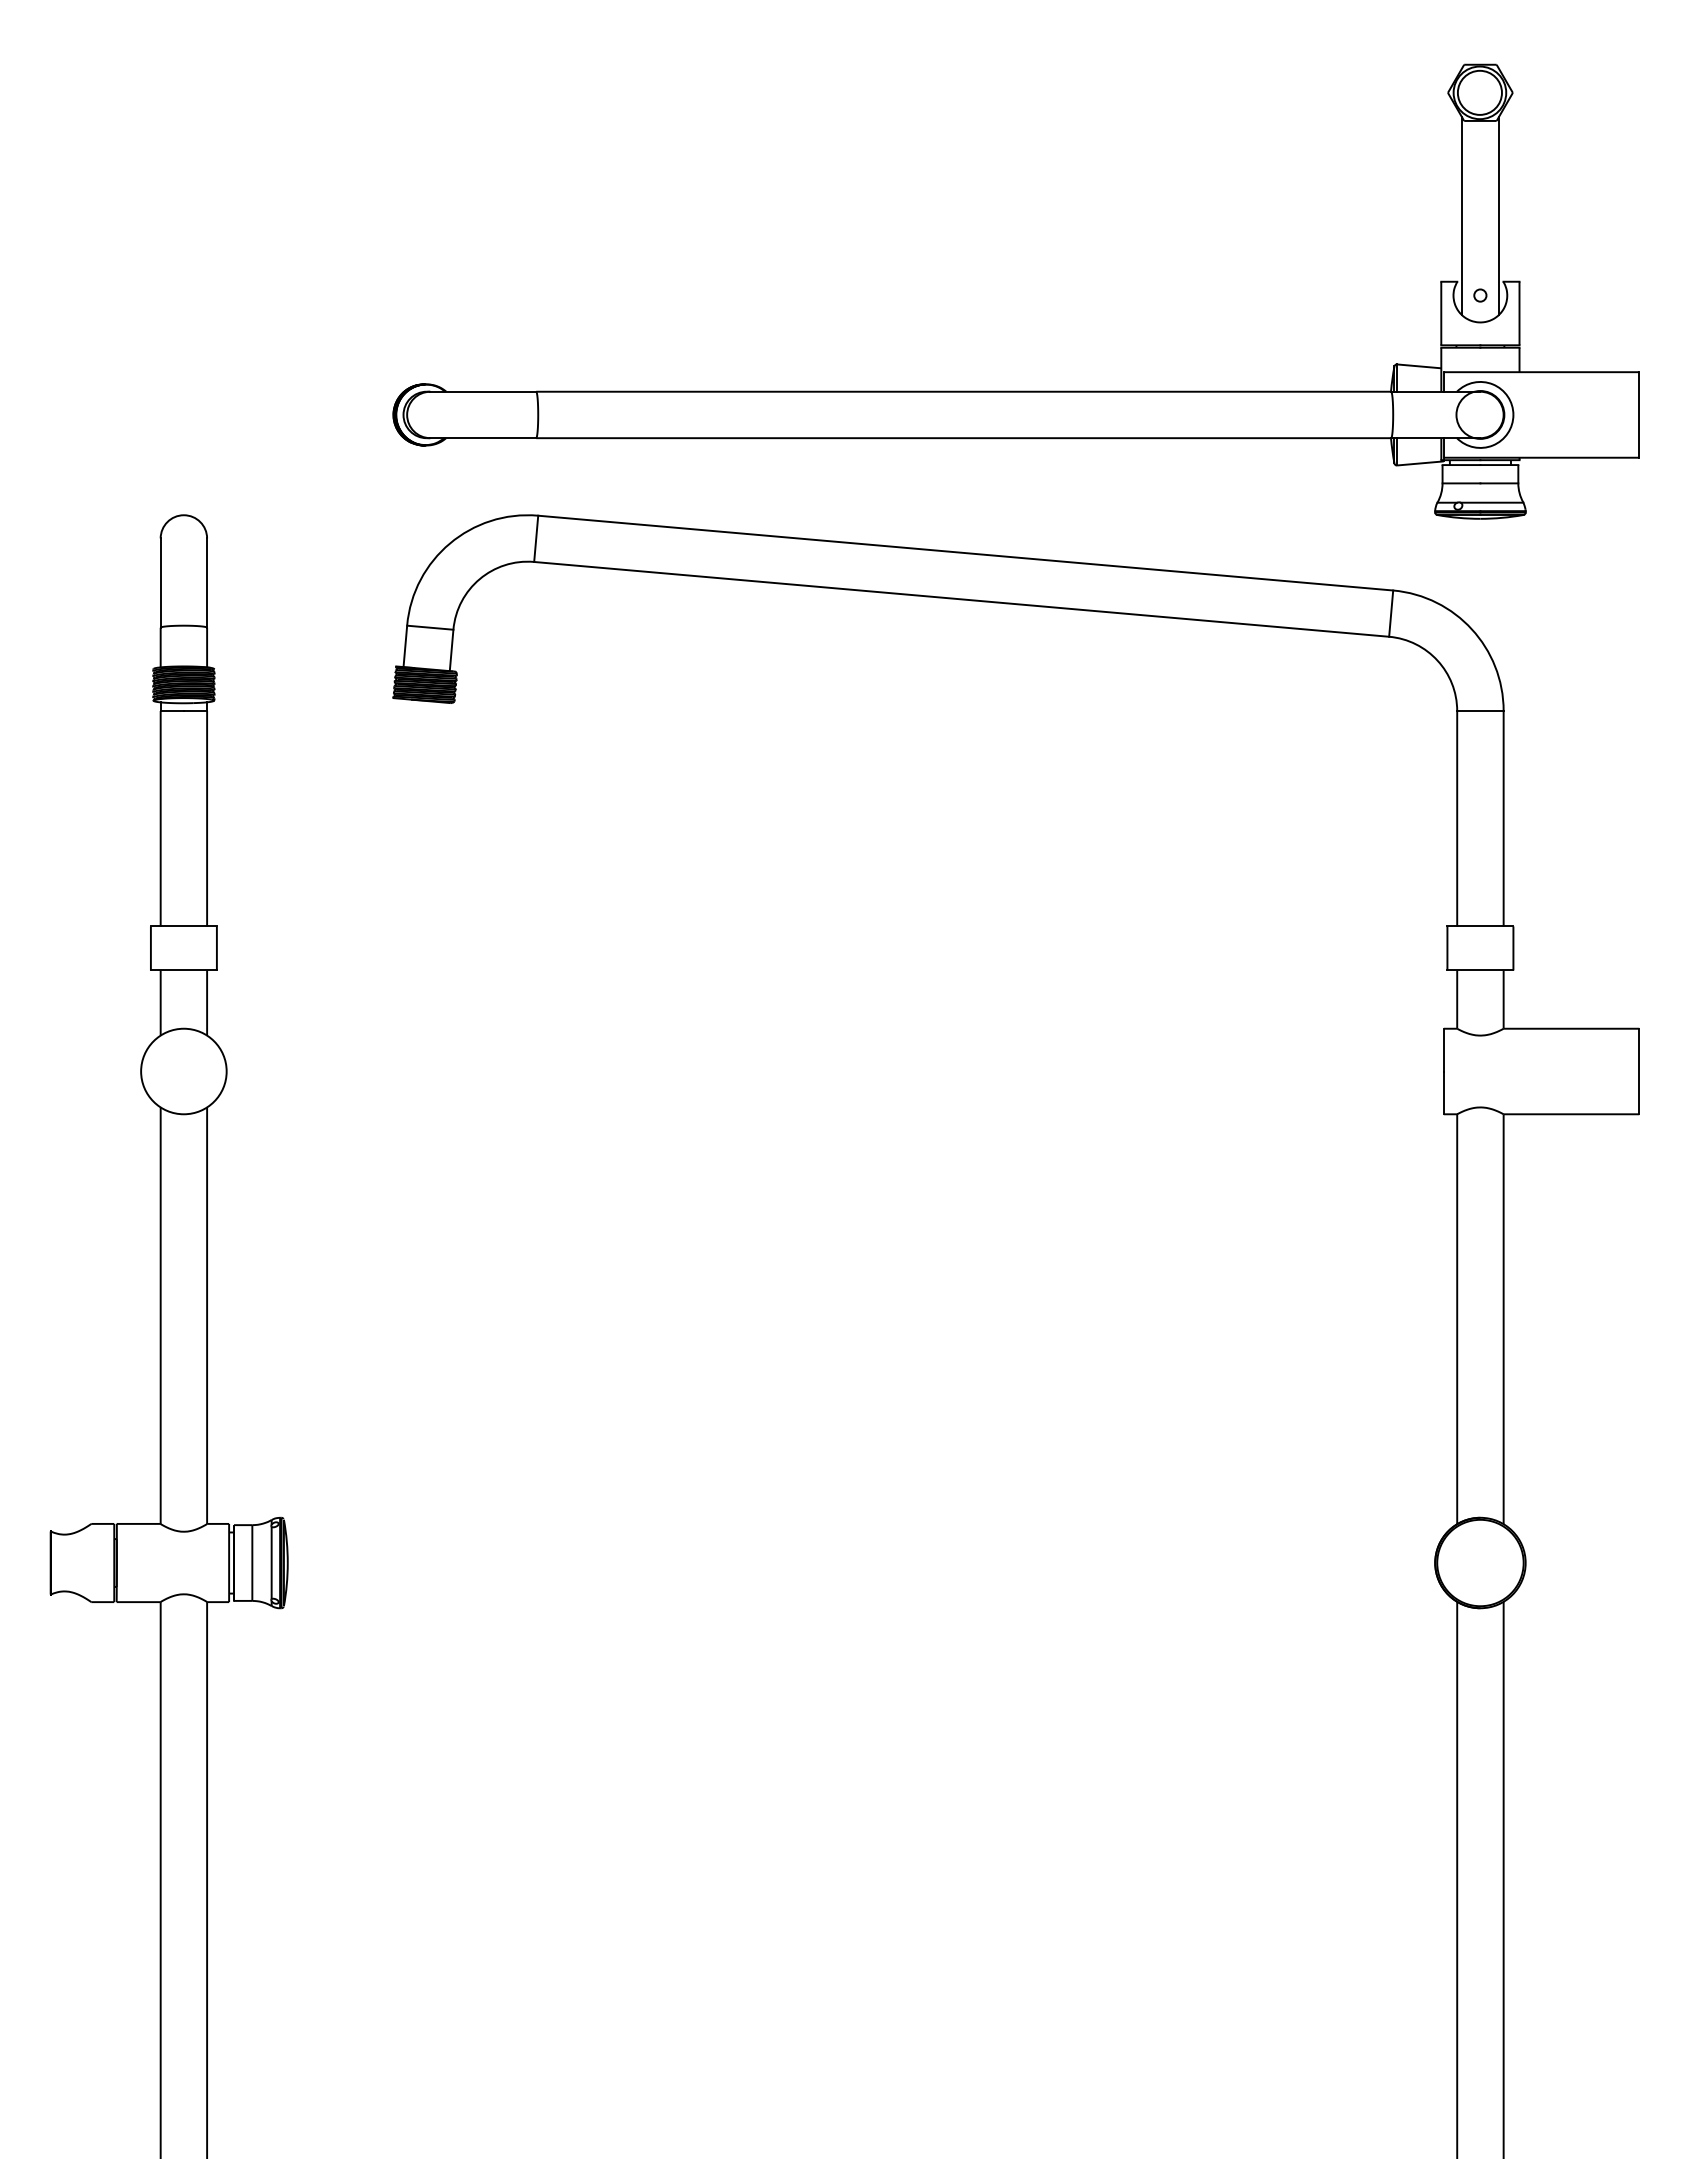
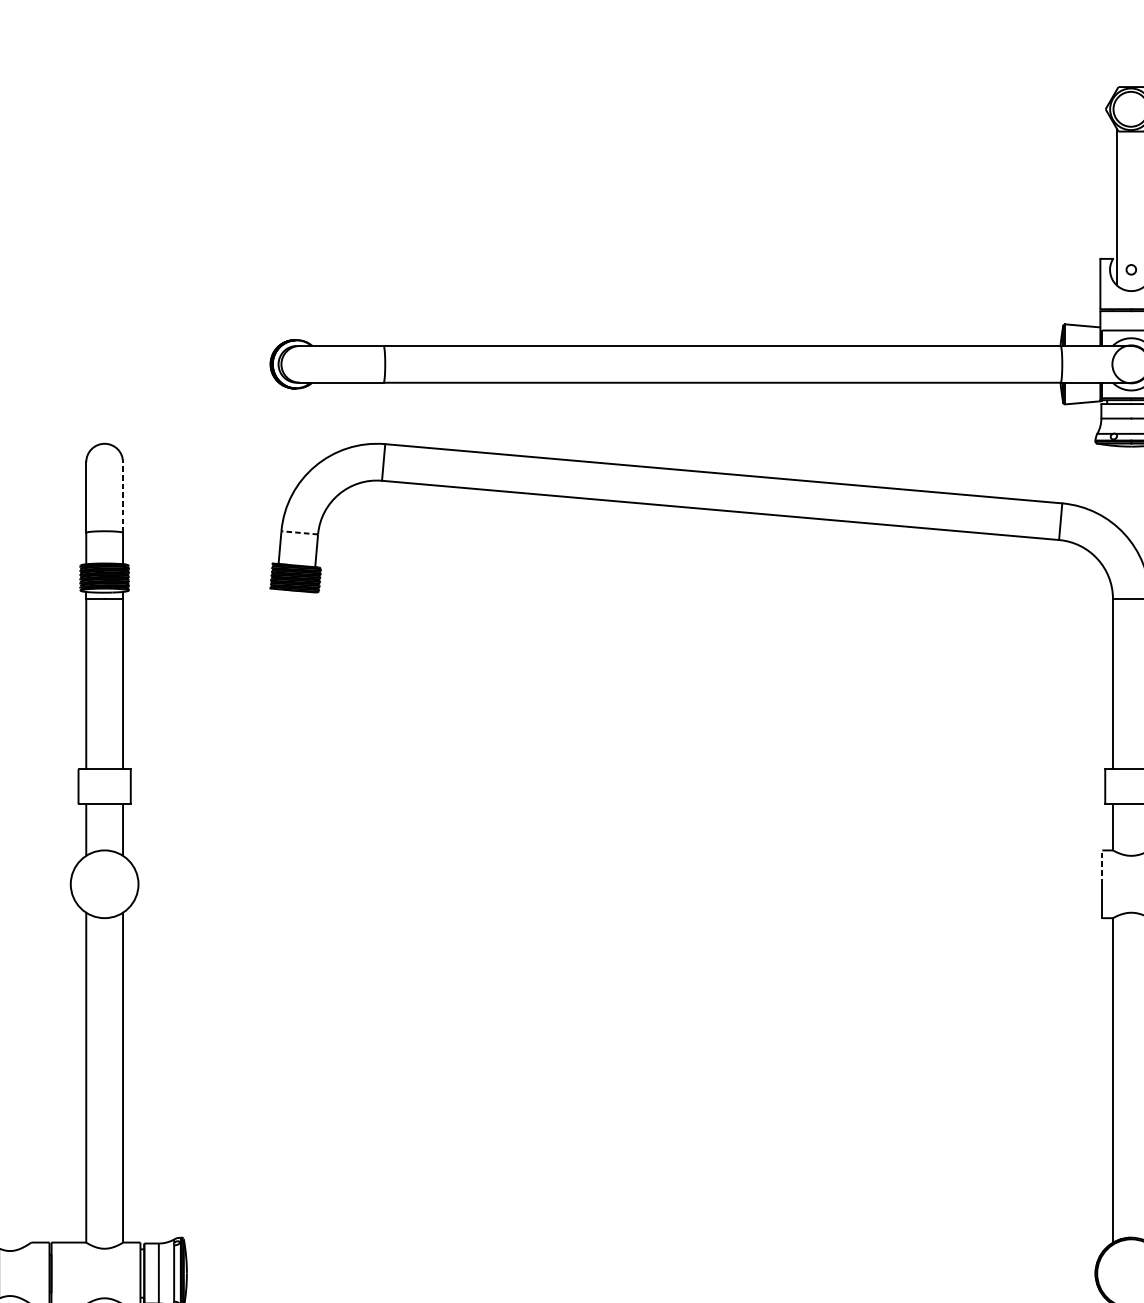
line: (207, 583) -> (123, 497), solid -> dashed
line: (429, 627) -> (299, 532), solid -> dashed
line: (1443, 1049) -> (1102, 866), solid -> dashed

